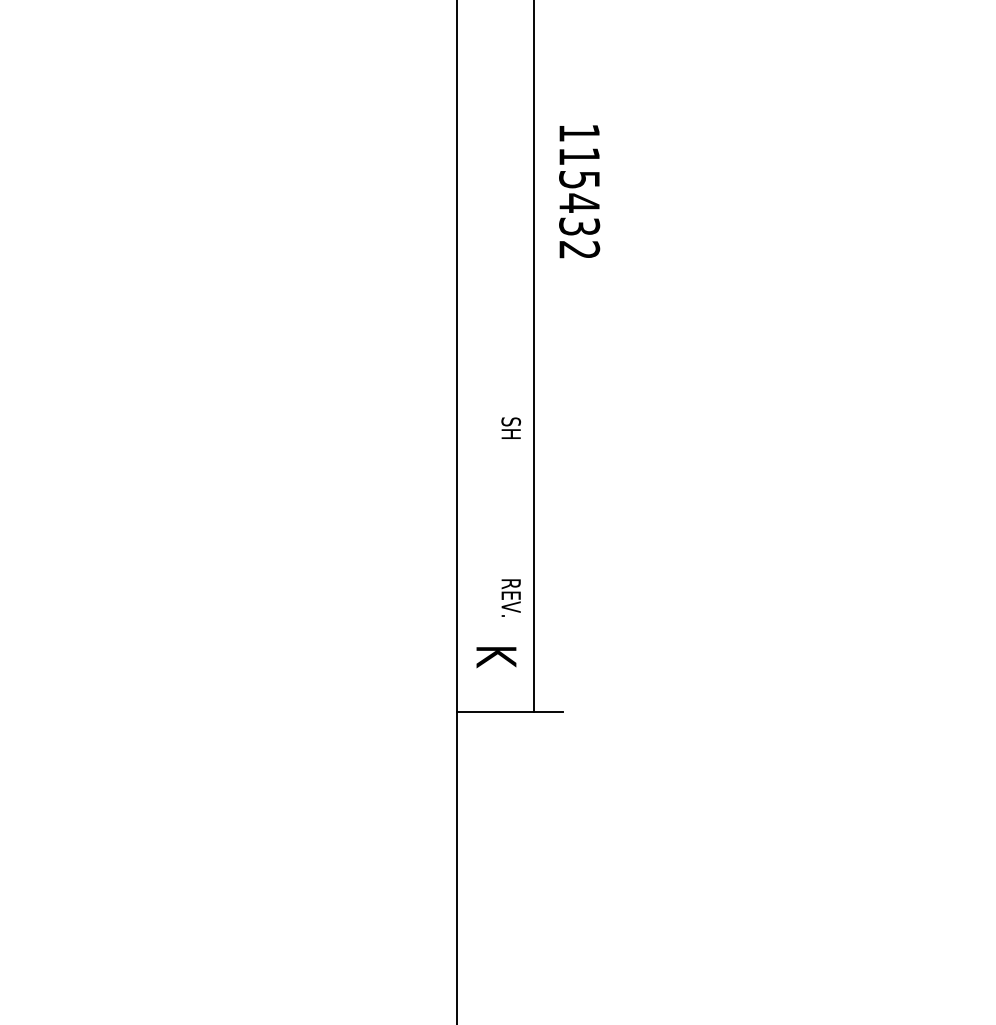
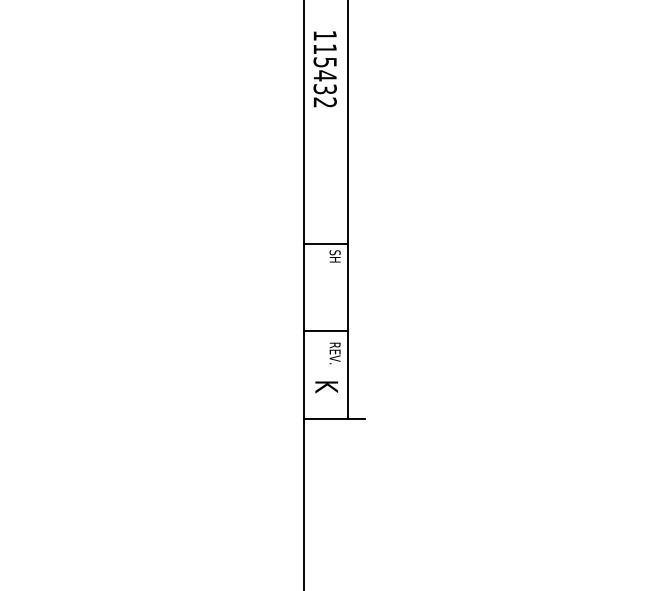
text: (578, 192) -> (324, 69), moved
line: (496, 405) -> (326, 243), added
line: (496, 559) -> (326, 331), added

